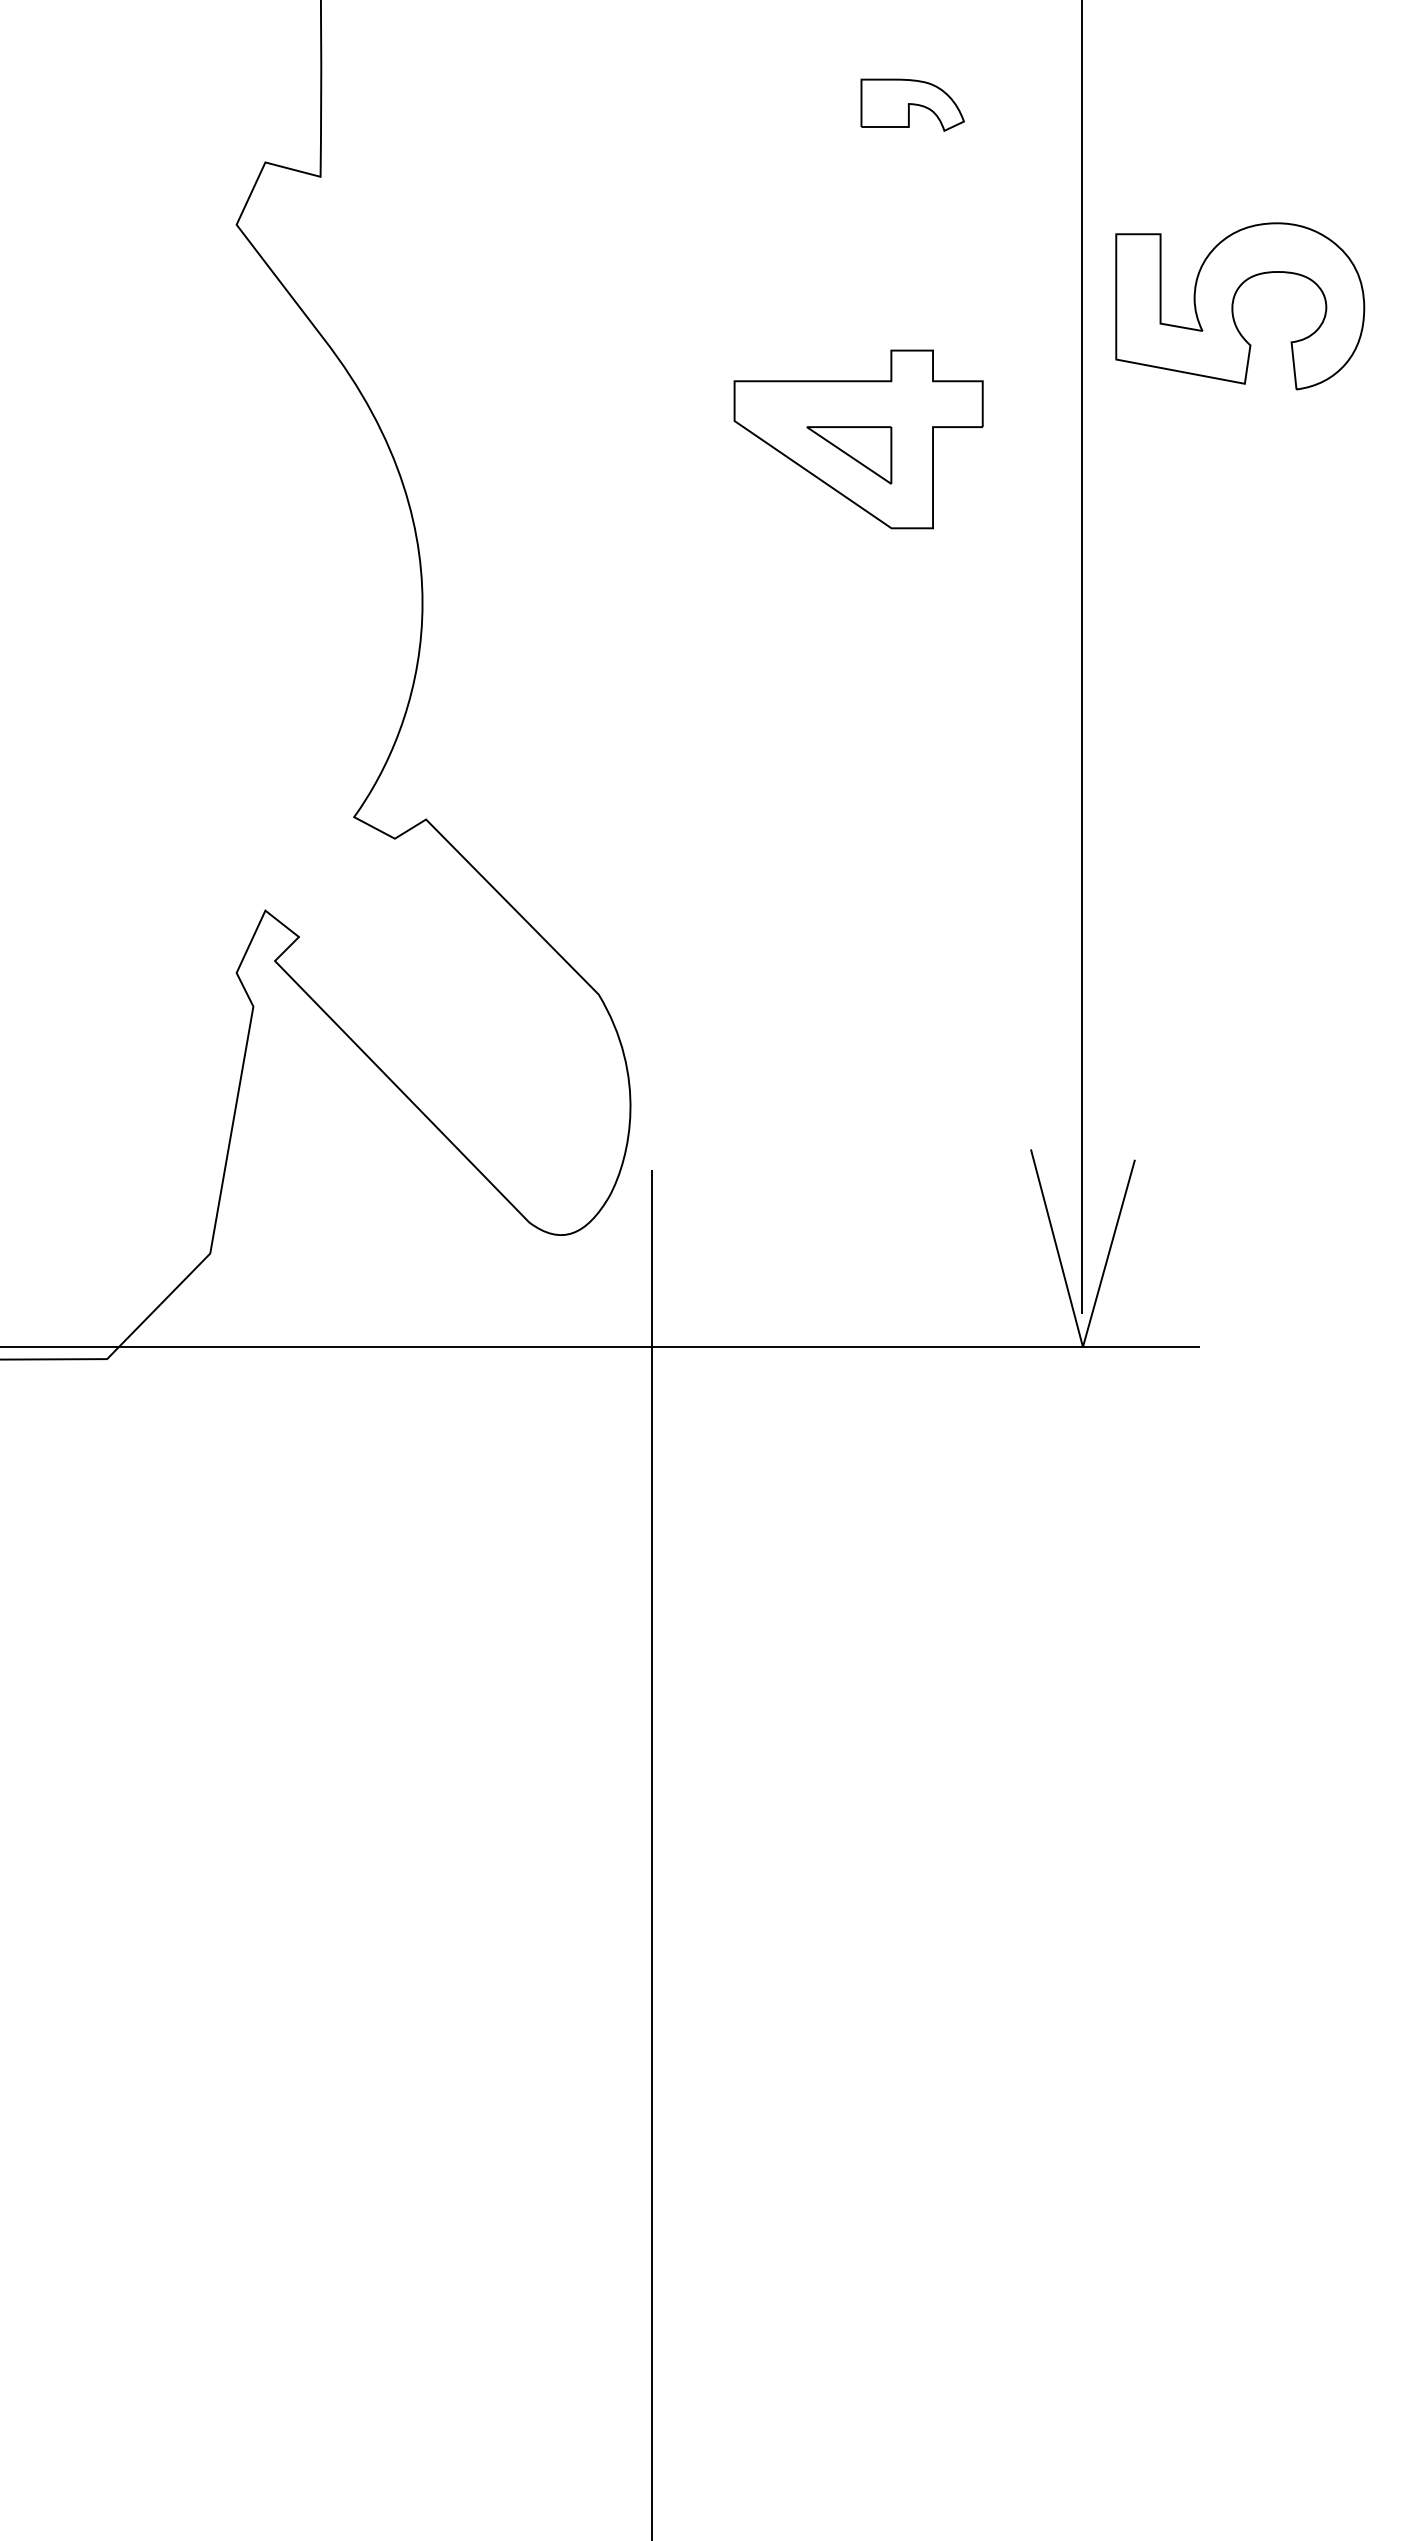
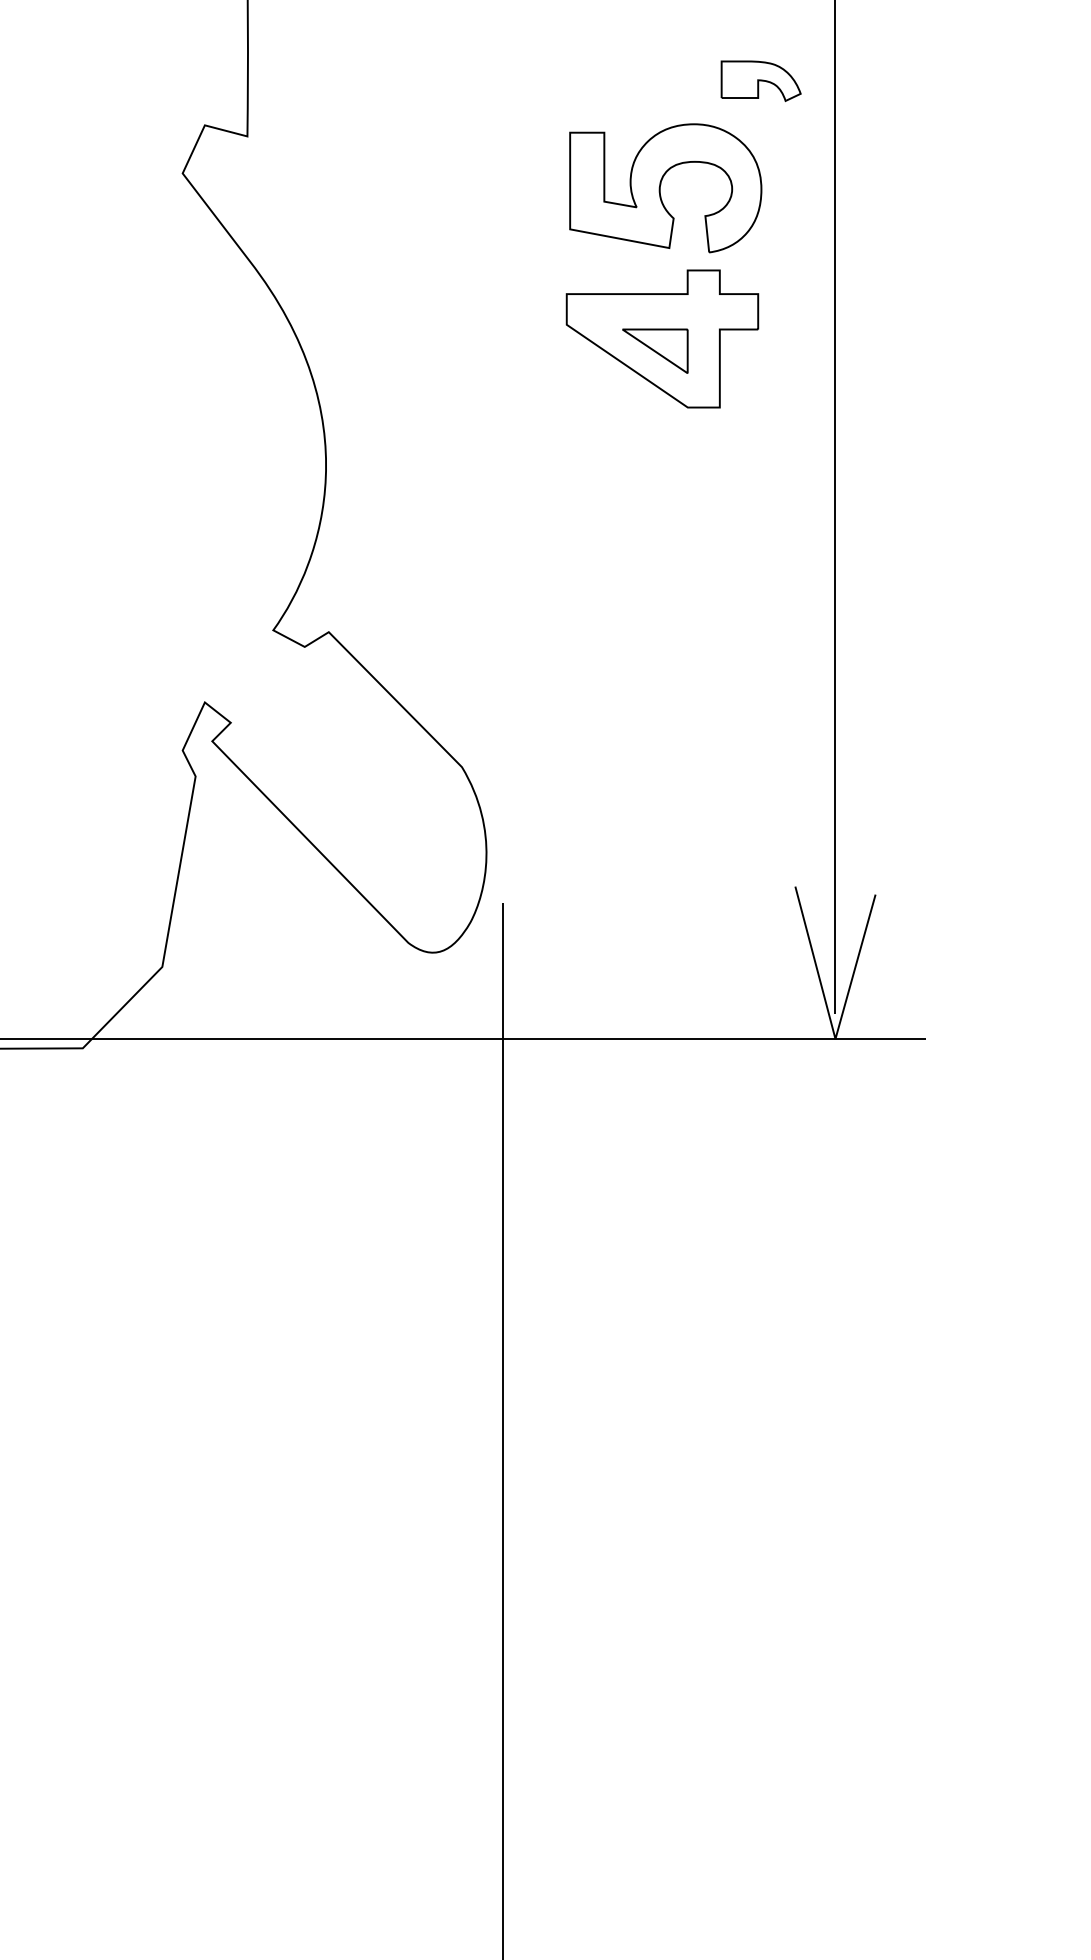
part: (911, 104) -> (760, 80), moved
part: (1239, 306) -> (665, 188), moved

